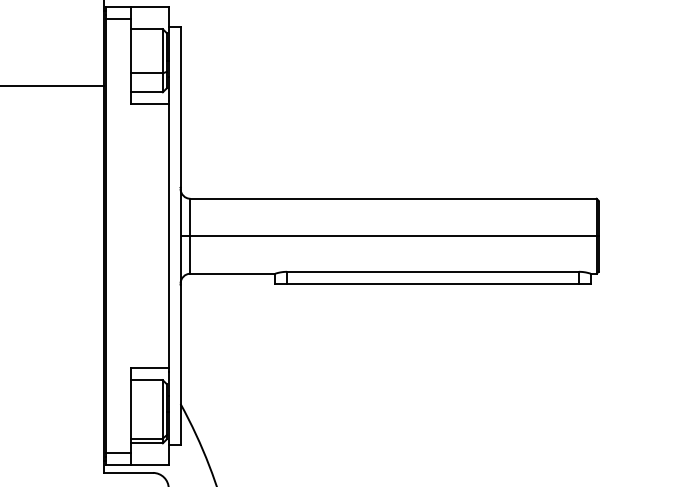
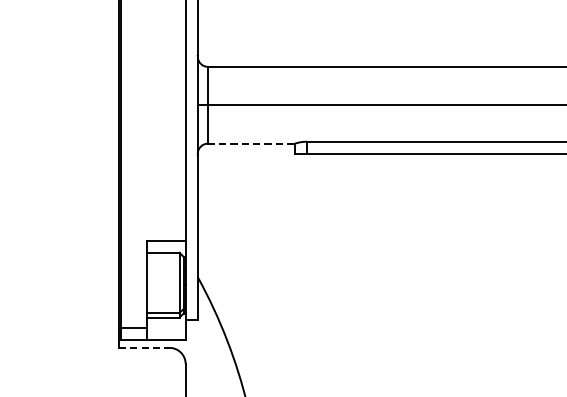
line: (233, 273) -> (252, 143), solid -> dashed
line: (128, 472) -> (144, 347), solid -> dashed

